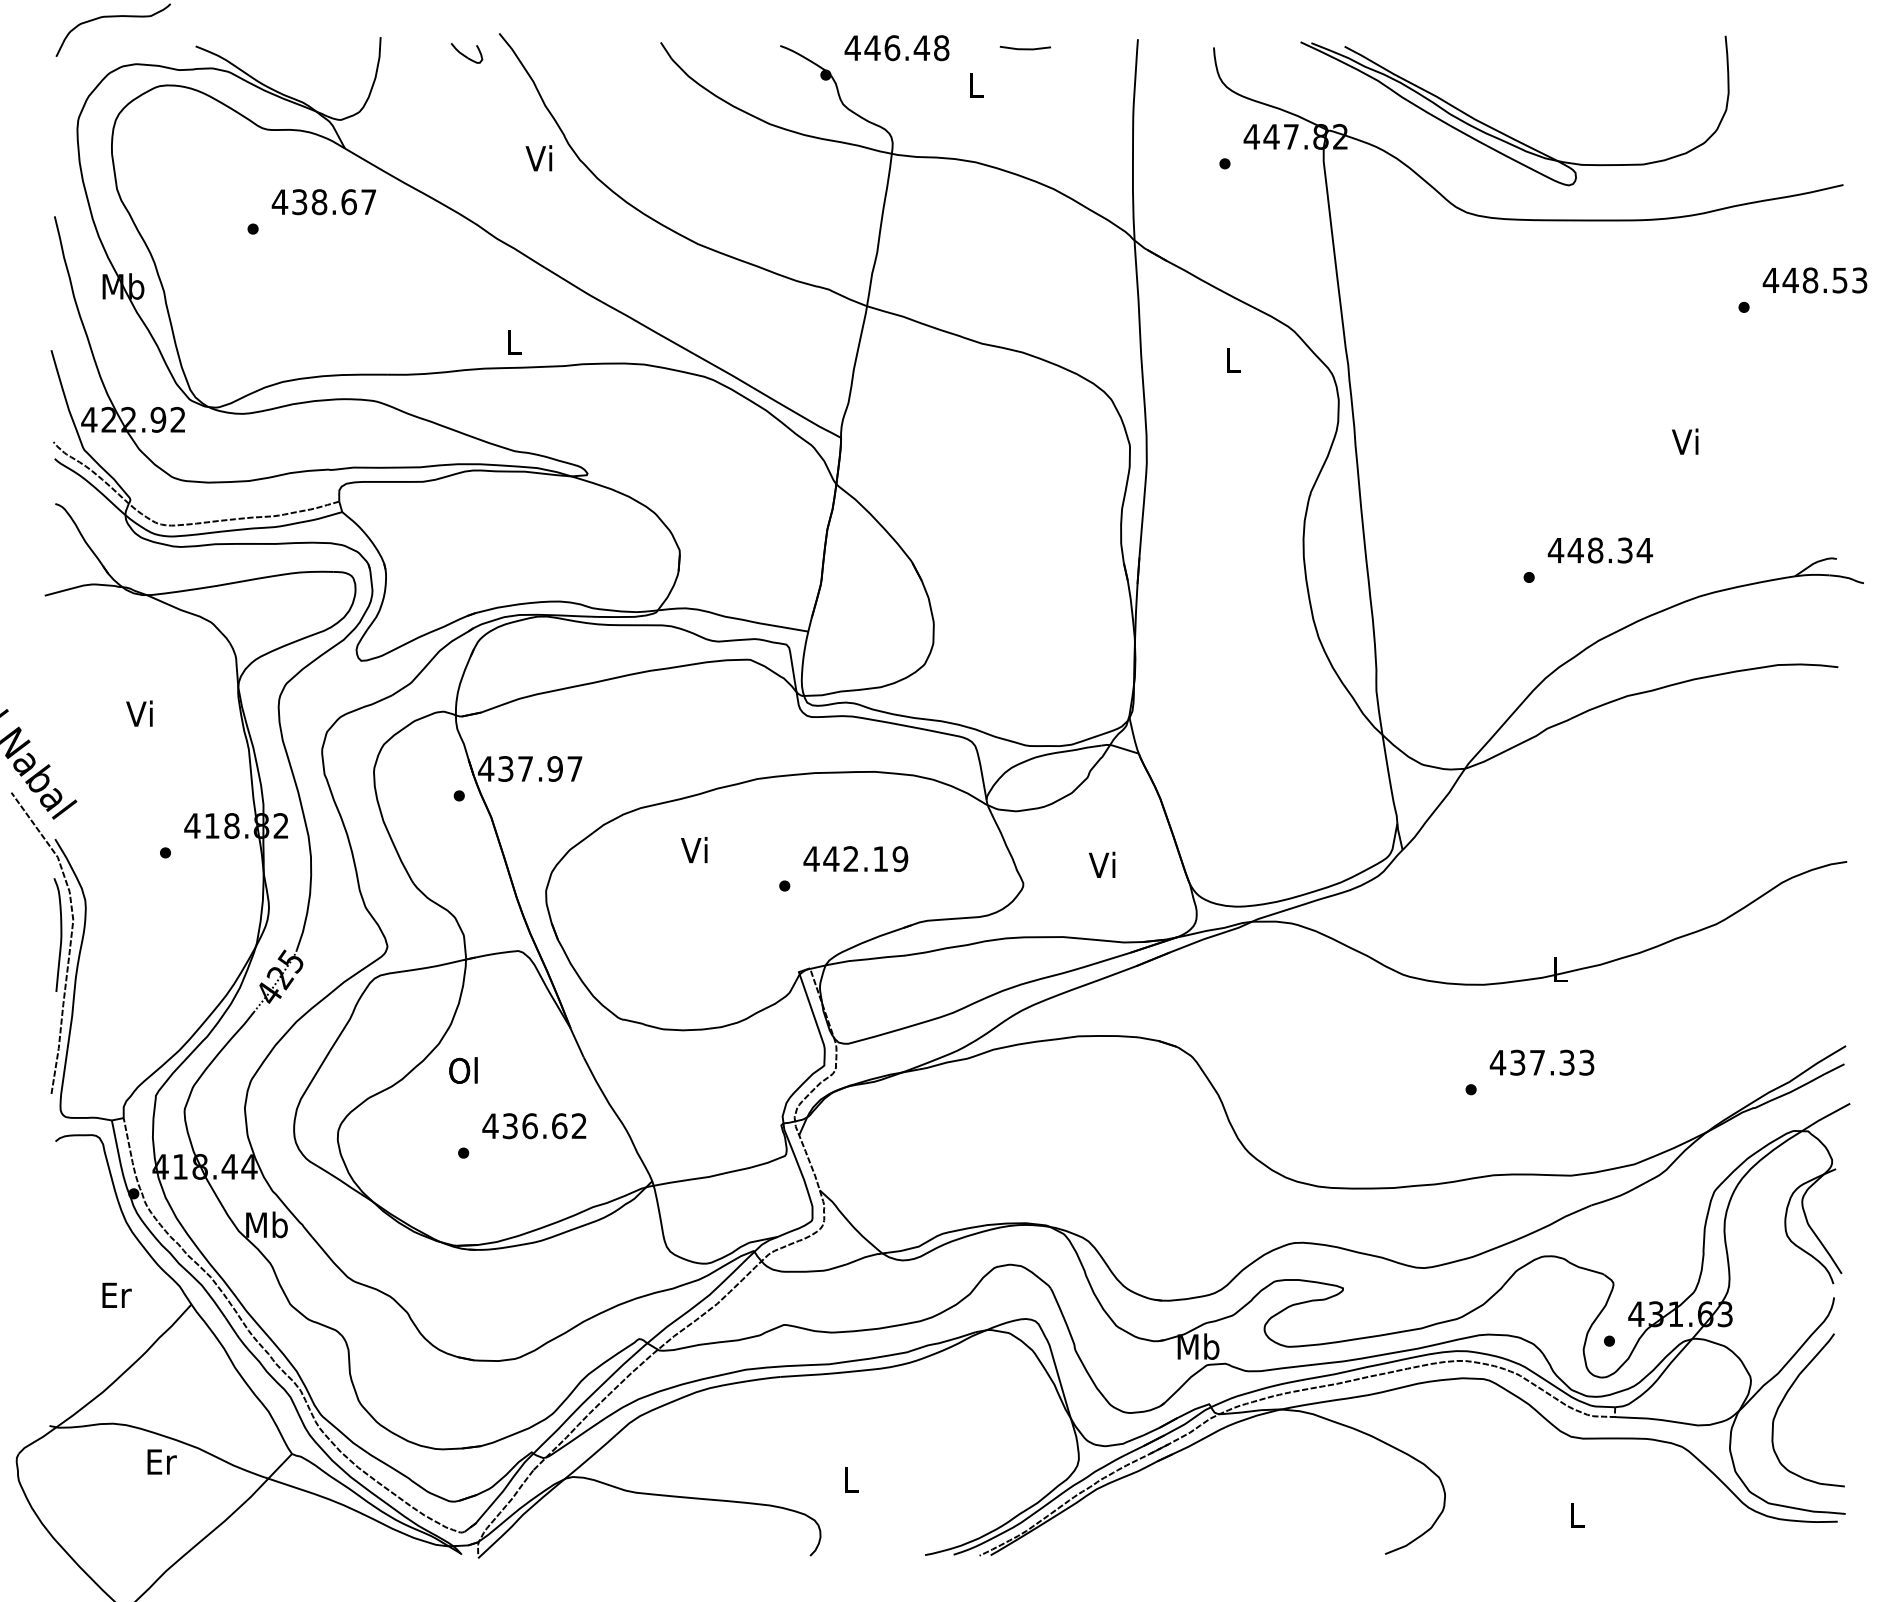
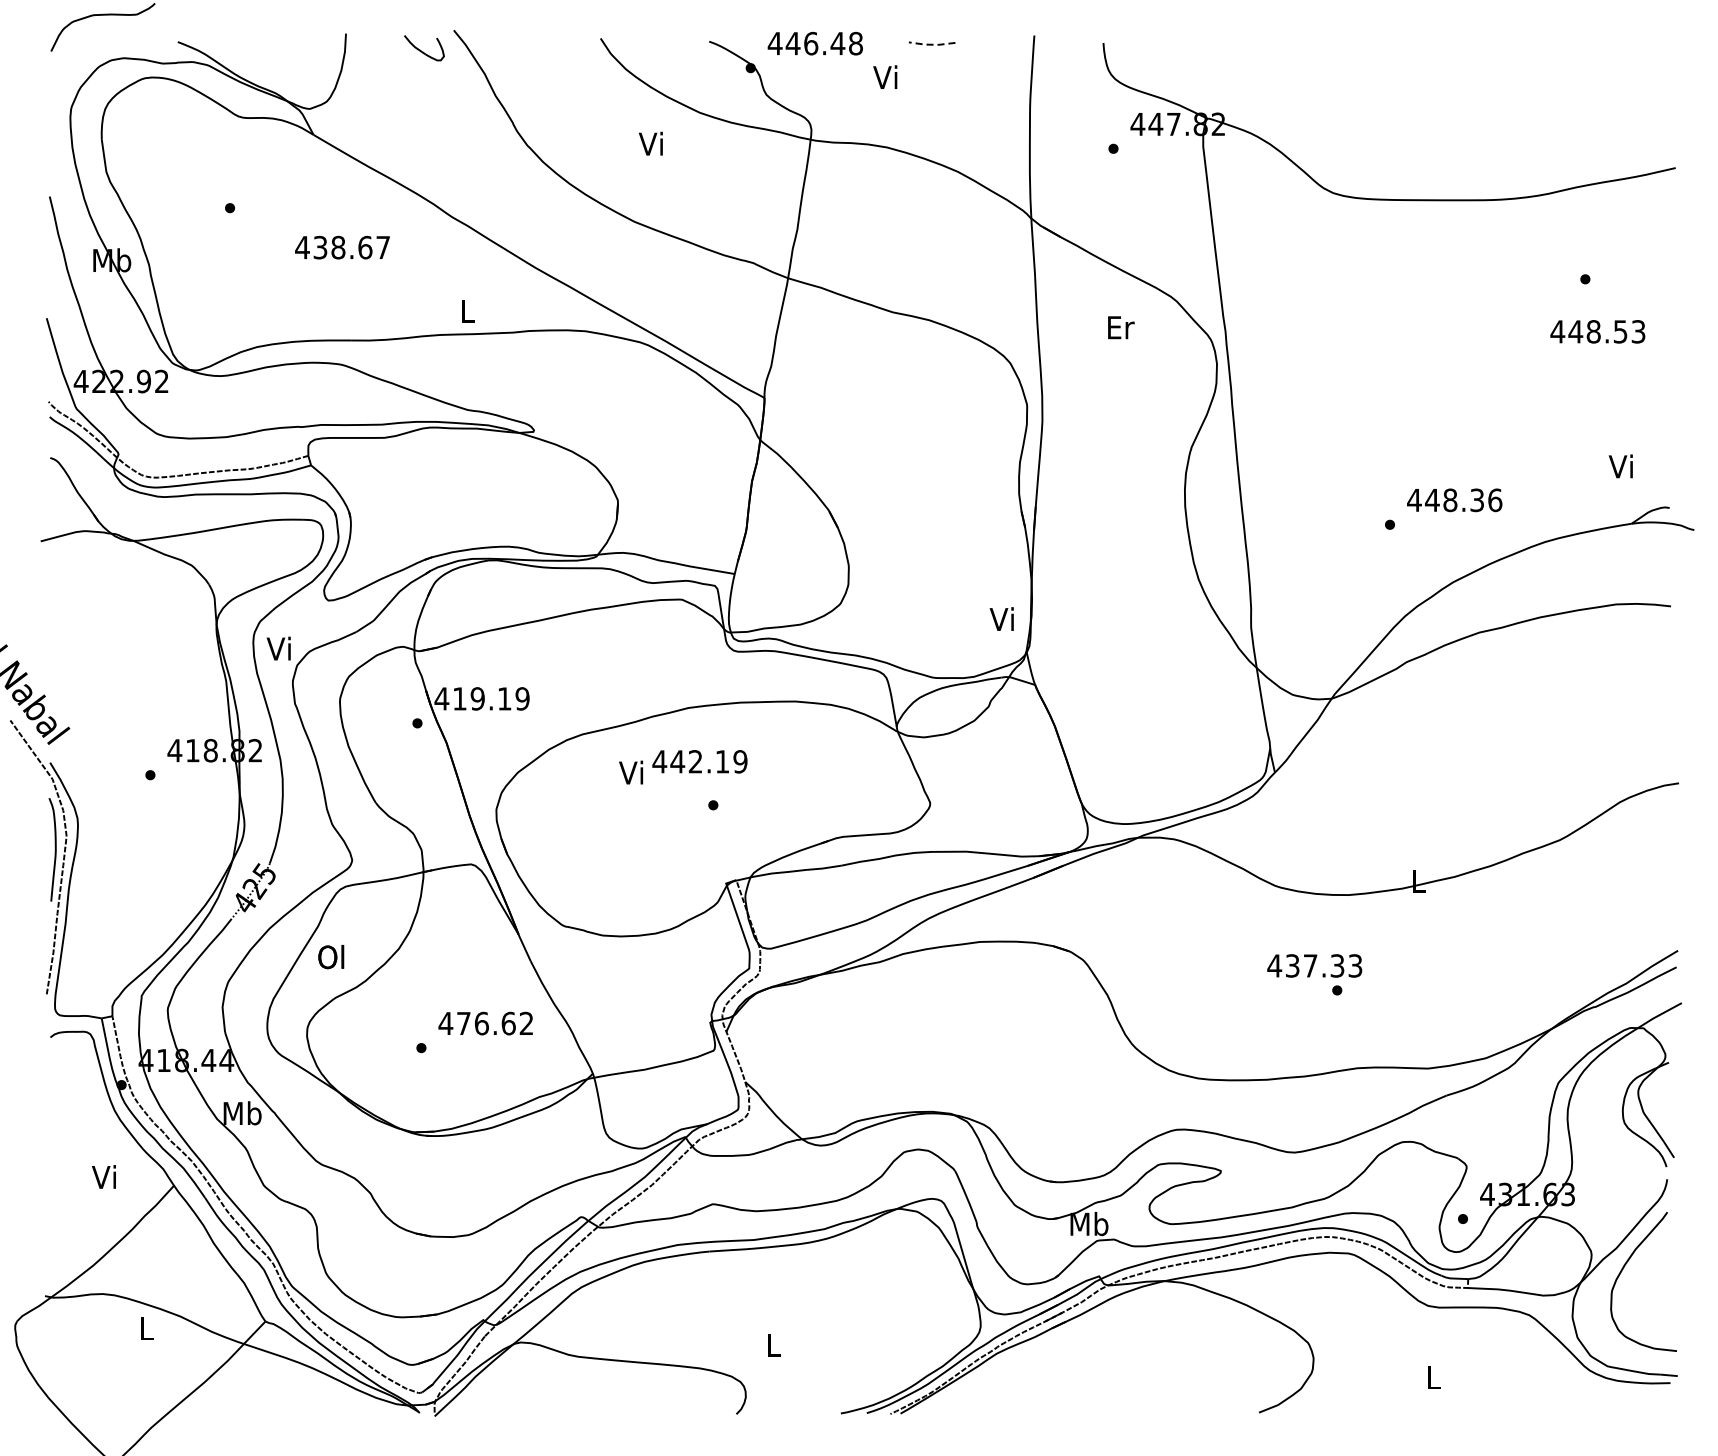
line: (1025, 49) -> (932, 44), solid -> dashed
part: (467, 53) -> (424, 48), size x1.4
text: (974, 84) -> (885, 76), L -> Vi
part: (1503, 132) -> (1366, 120), removed
text: (538, 157) -> (650, 143), moved
text: (323, 201) -> (342, 247), moved
text: (1814, 280) -> (1597, 331), moved
text: (1233, 360) -> (1121, 327), L -> Er
text: (1684, 441) -> (1620, 466), moved
text: (1644, 550) -> (1494, 500), 448.34 -> 448.36
text: (139, 713) -> (278, 648), moved
text: (540, 768) -> (491, 698), 437.97 -> 419.19
text: (855, 858) -> (699, 761), moved
text: (1101, 864) -> (1001, 618), moved
text: (1541, 1062) -> (1314, 965), moved
text: (463, 1071) -> (331, 957), moved
text: (509, 1126) -> (463, 1023), 436.62 -> 476.62
text: (116, 1294) -> (105, 1176), Er -> Vi
text: (162, 1461) -> (147, 1328), Er -> L

